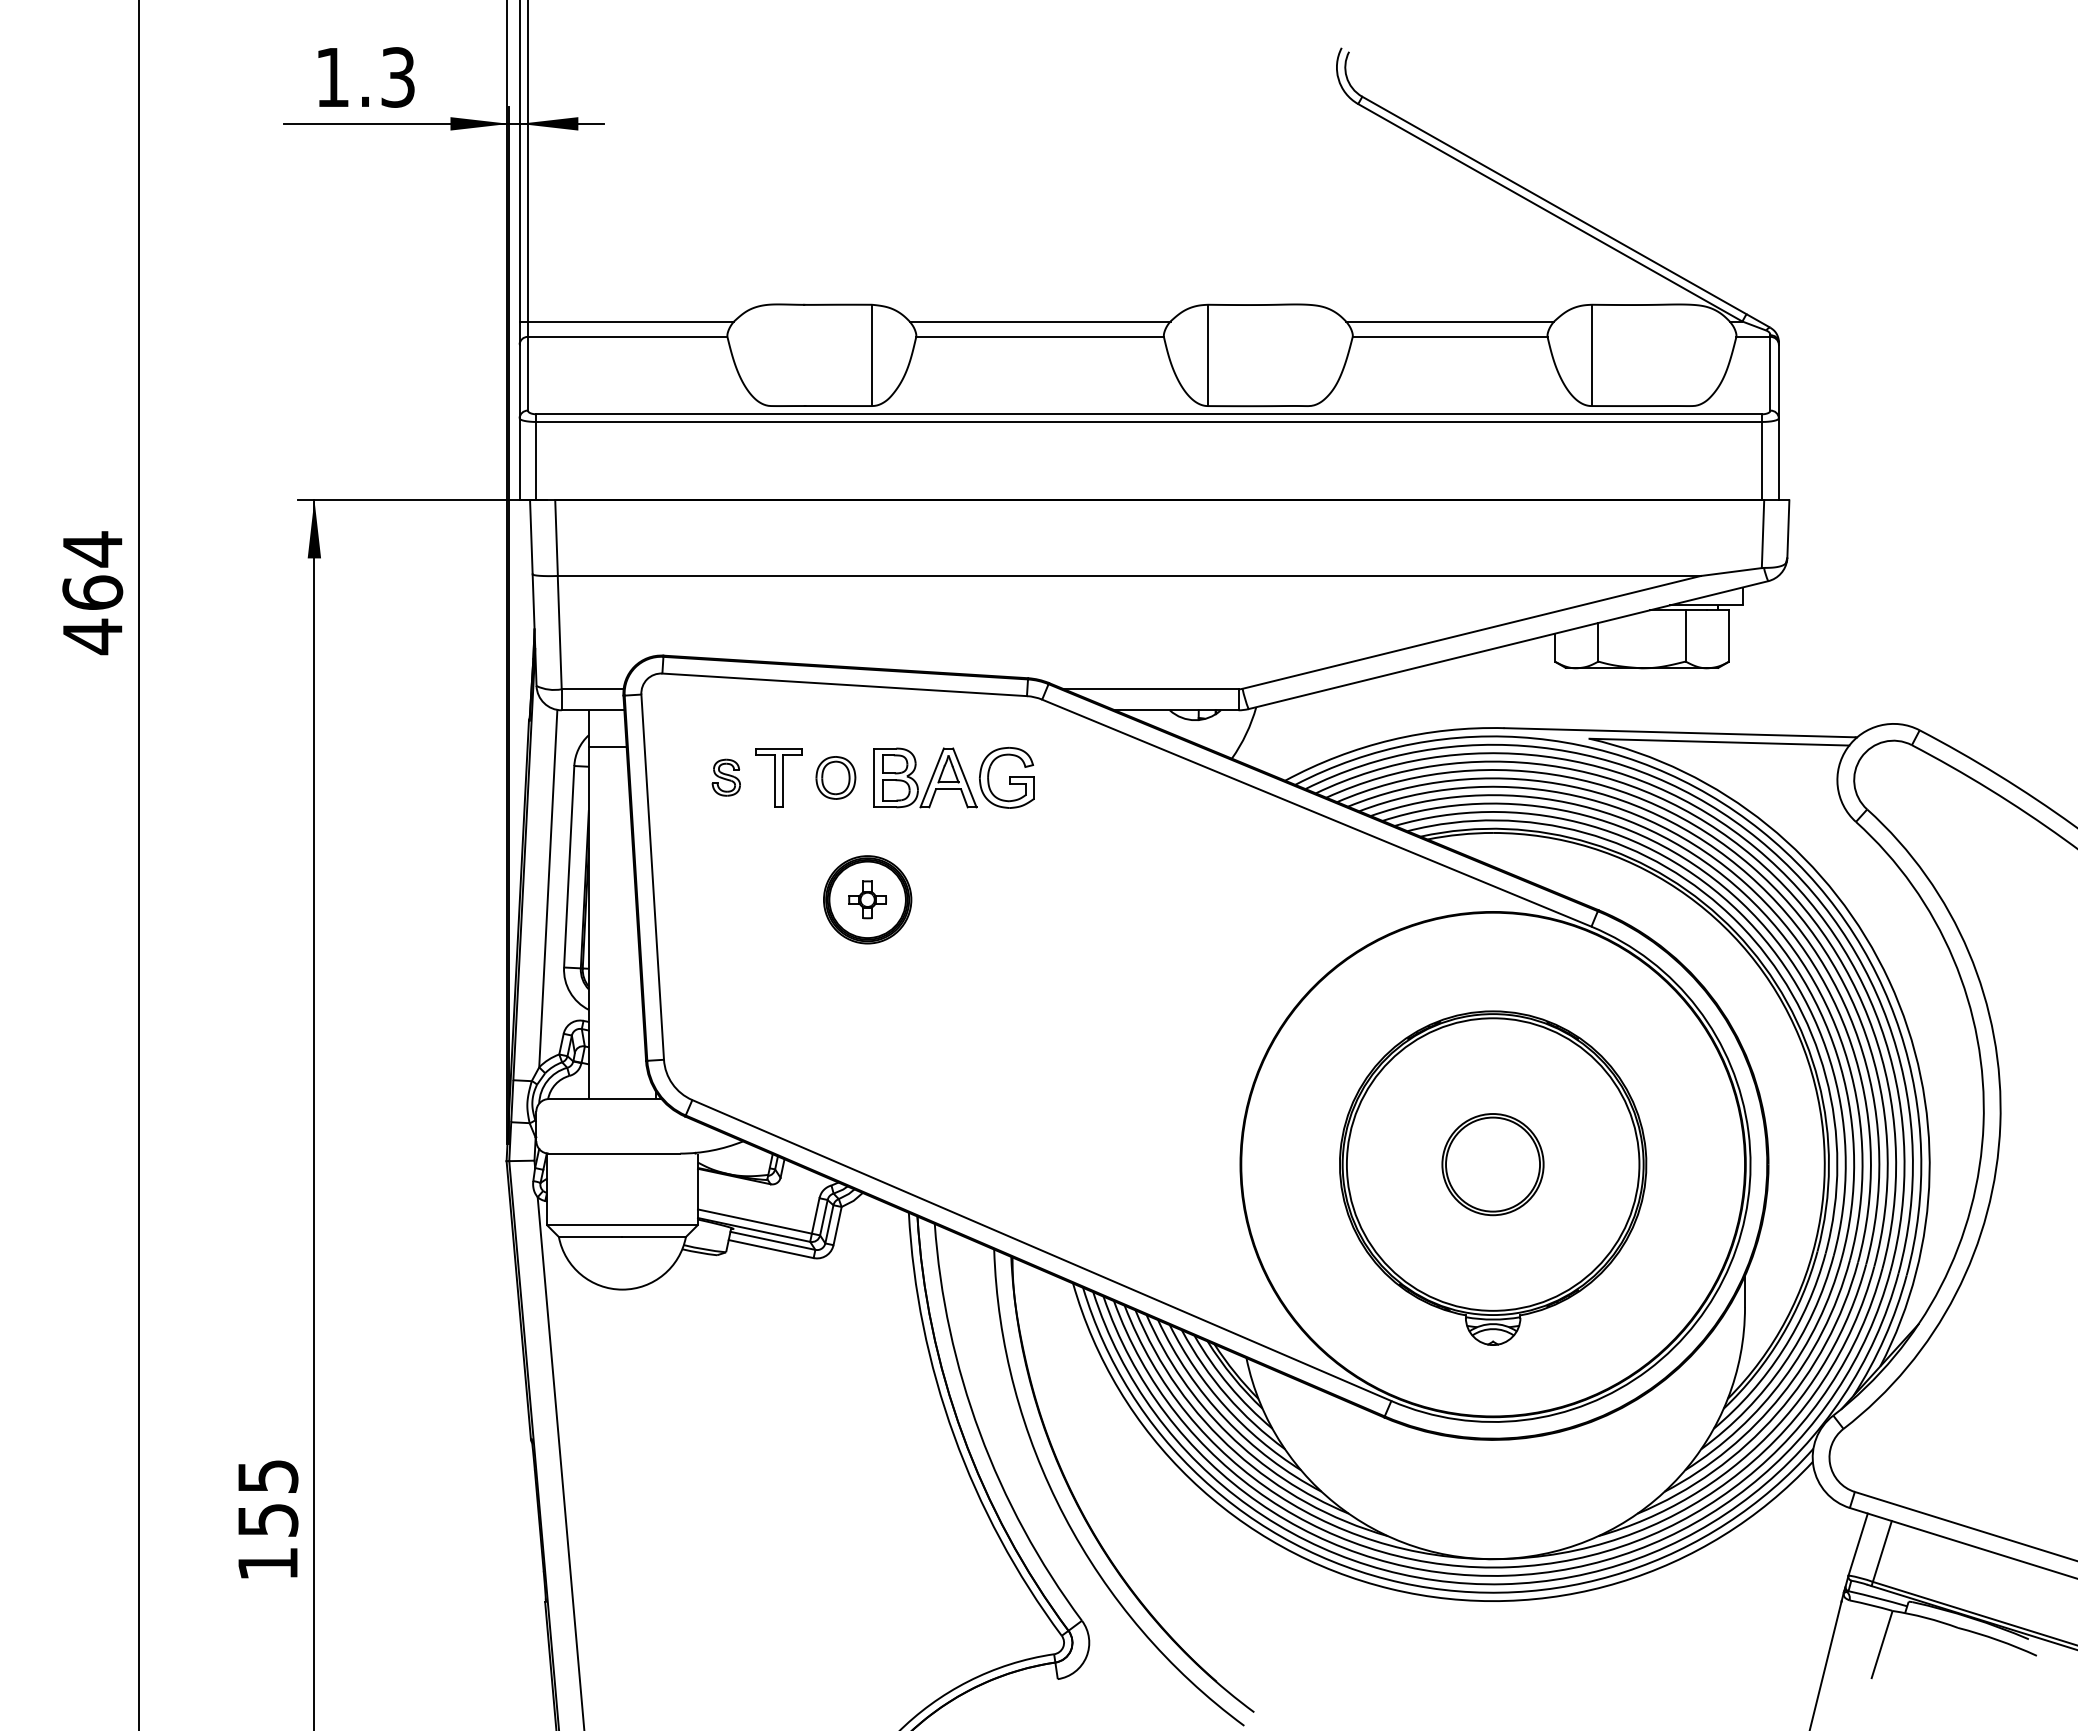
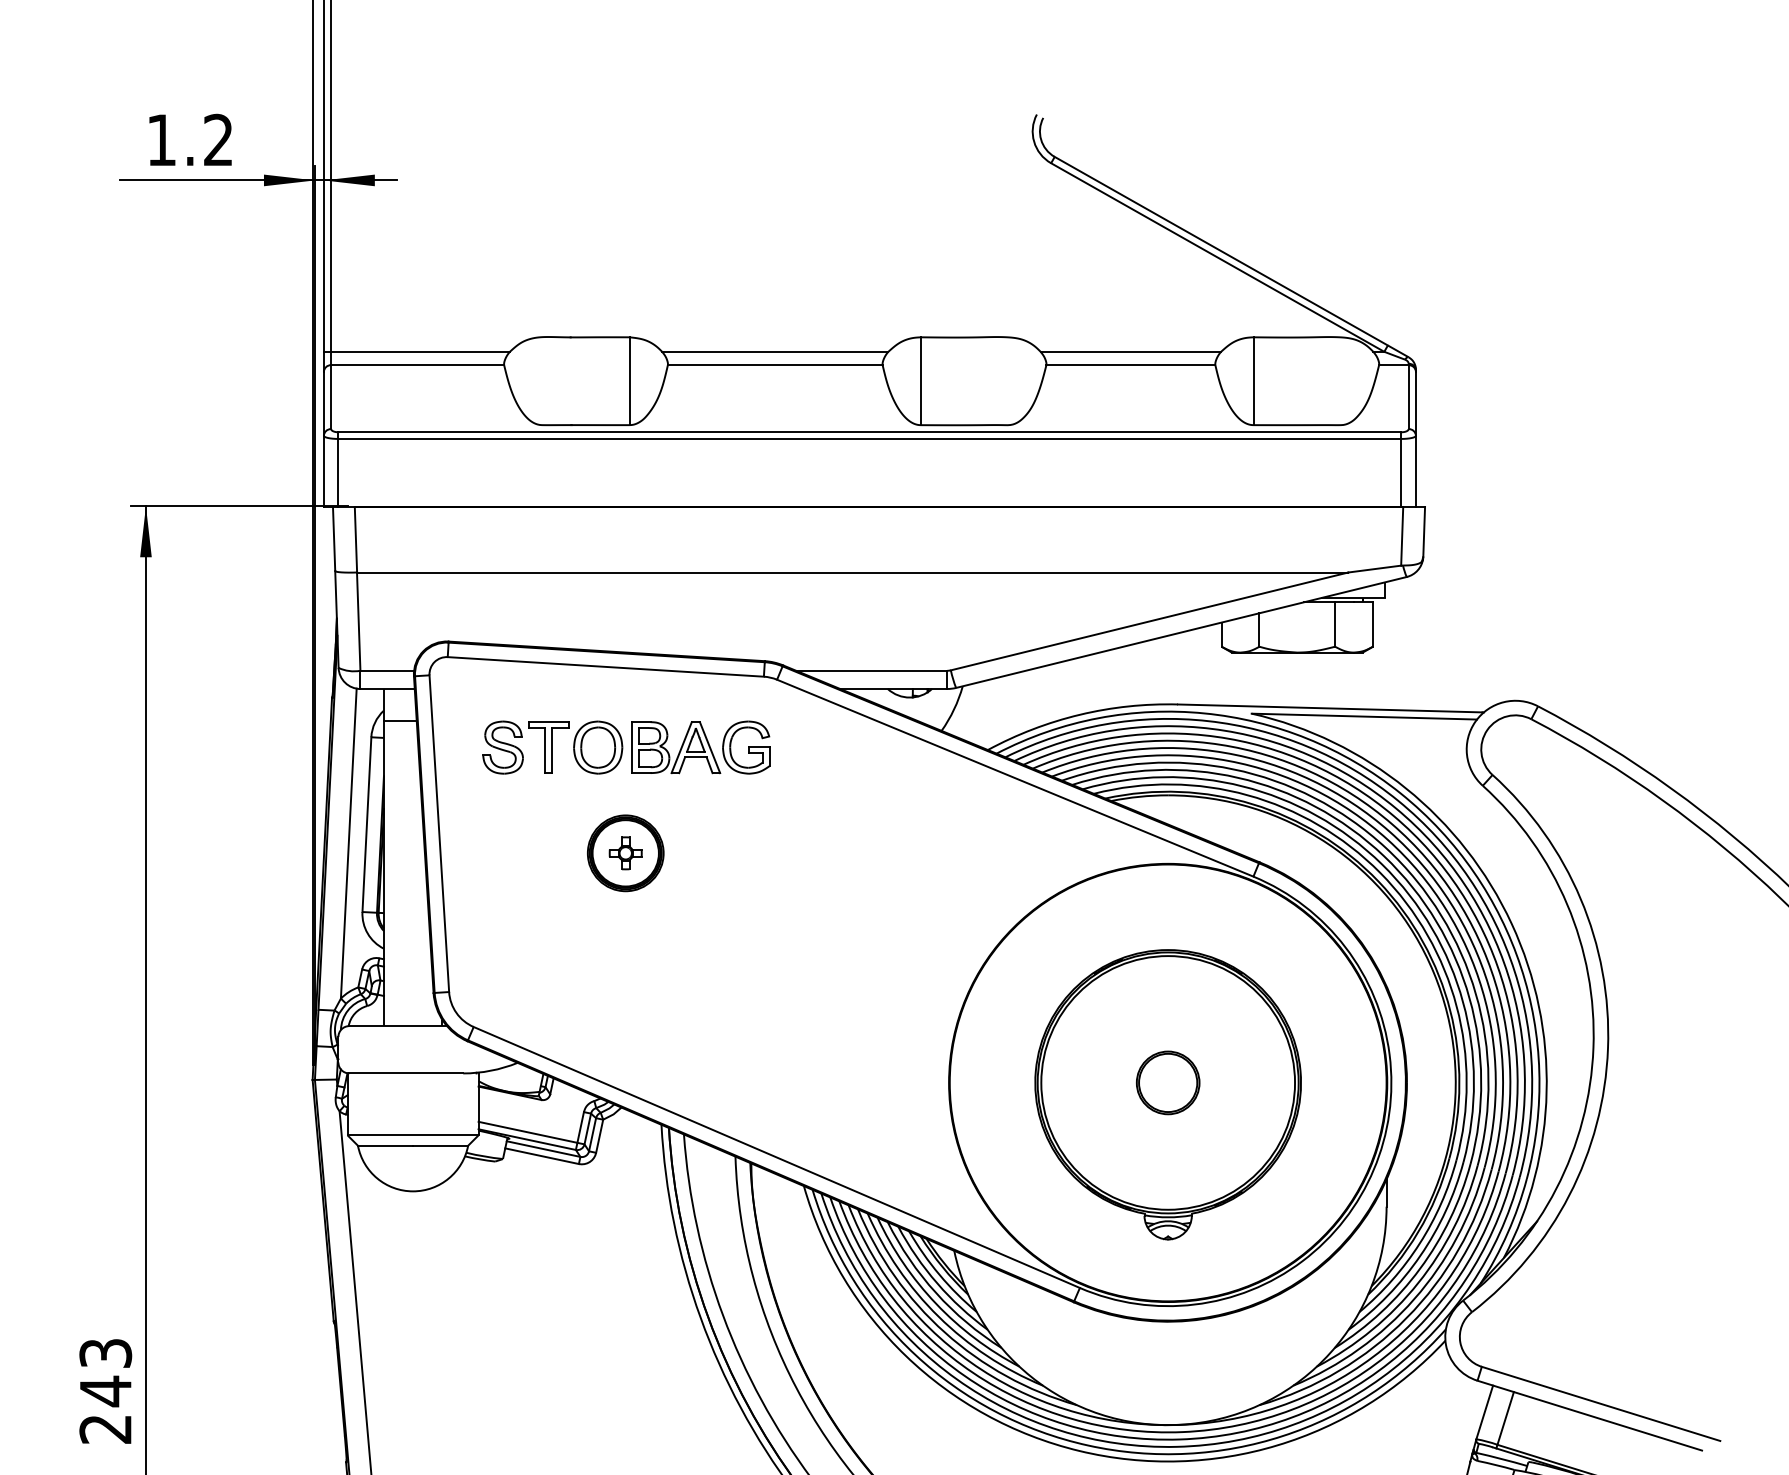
text: (397, 77) -> (218, 140), 1.3 -> 1.2
part: (726, 777) -> (503, 747), size x1.67
part: (835, 777) -> (597, 747), size x1.43
part: (1493, 1164) -> (1168, 1082), size x0.71
text: (267, 1520) -> (105, 1391), 155 -> 243

